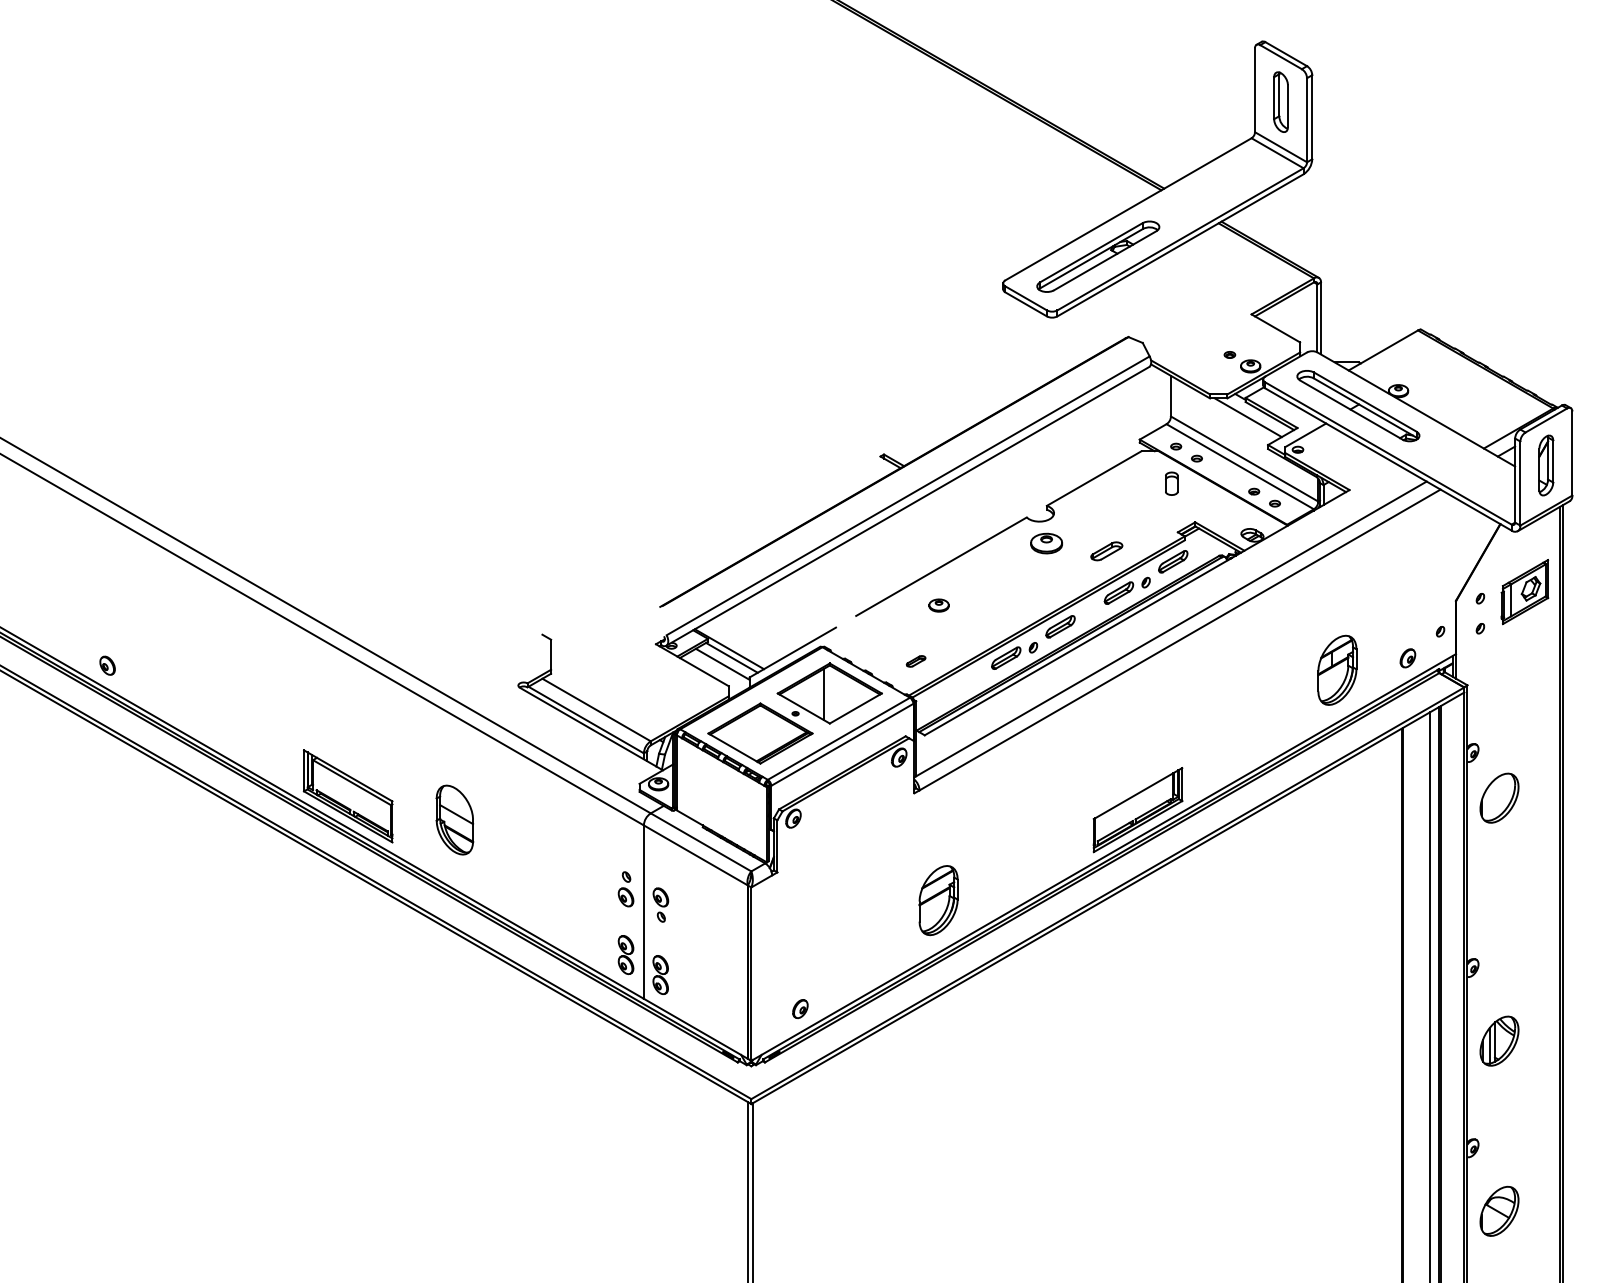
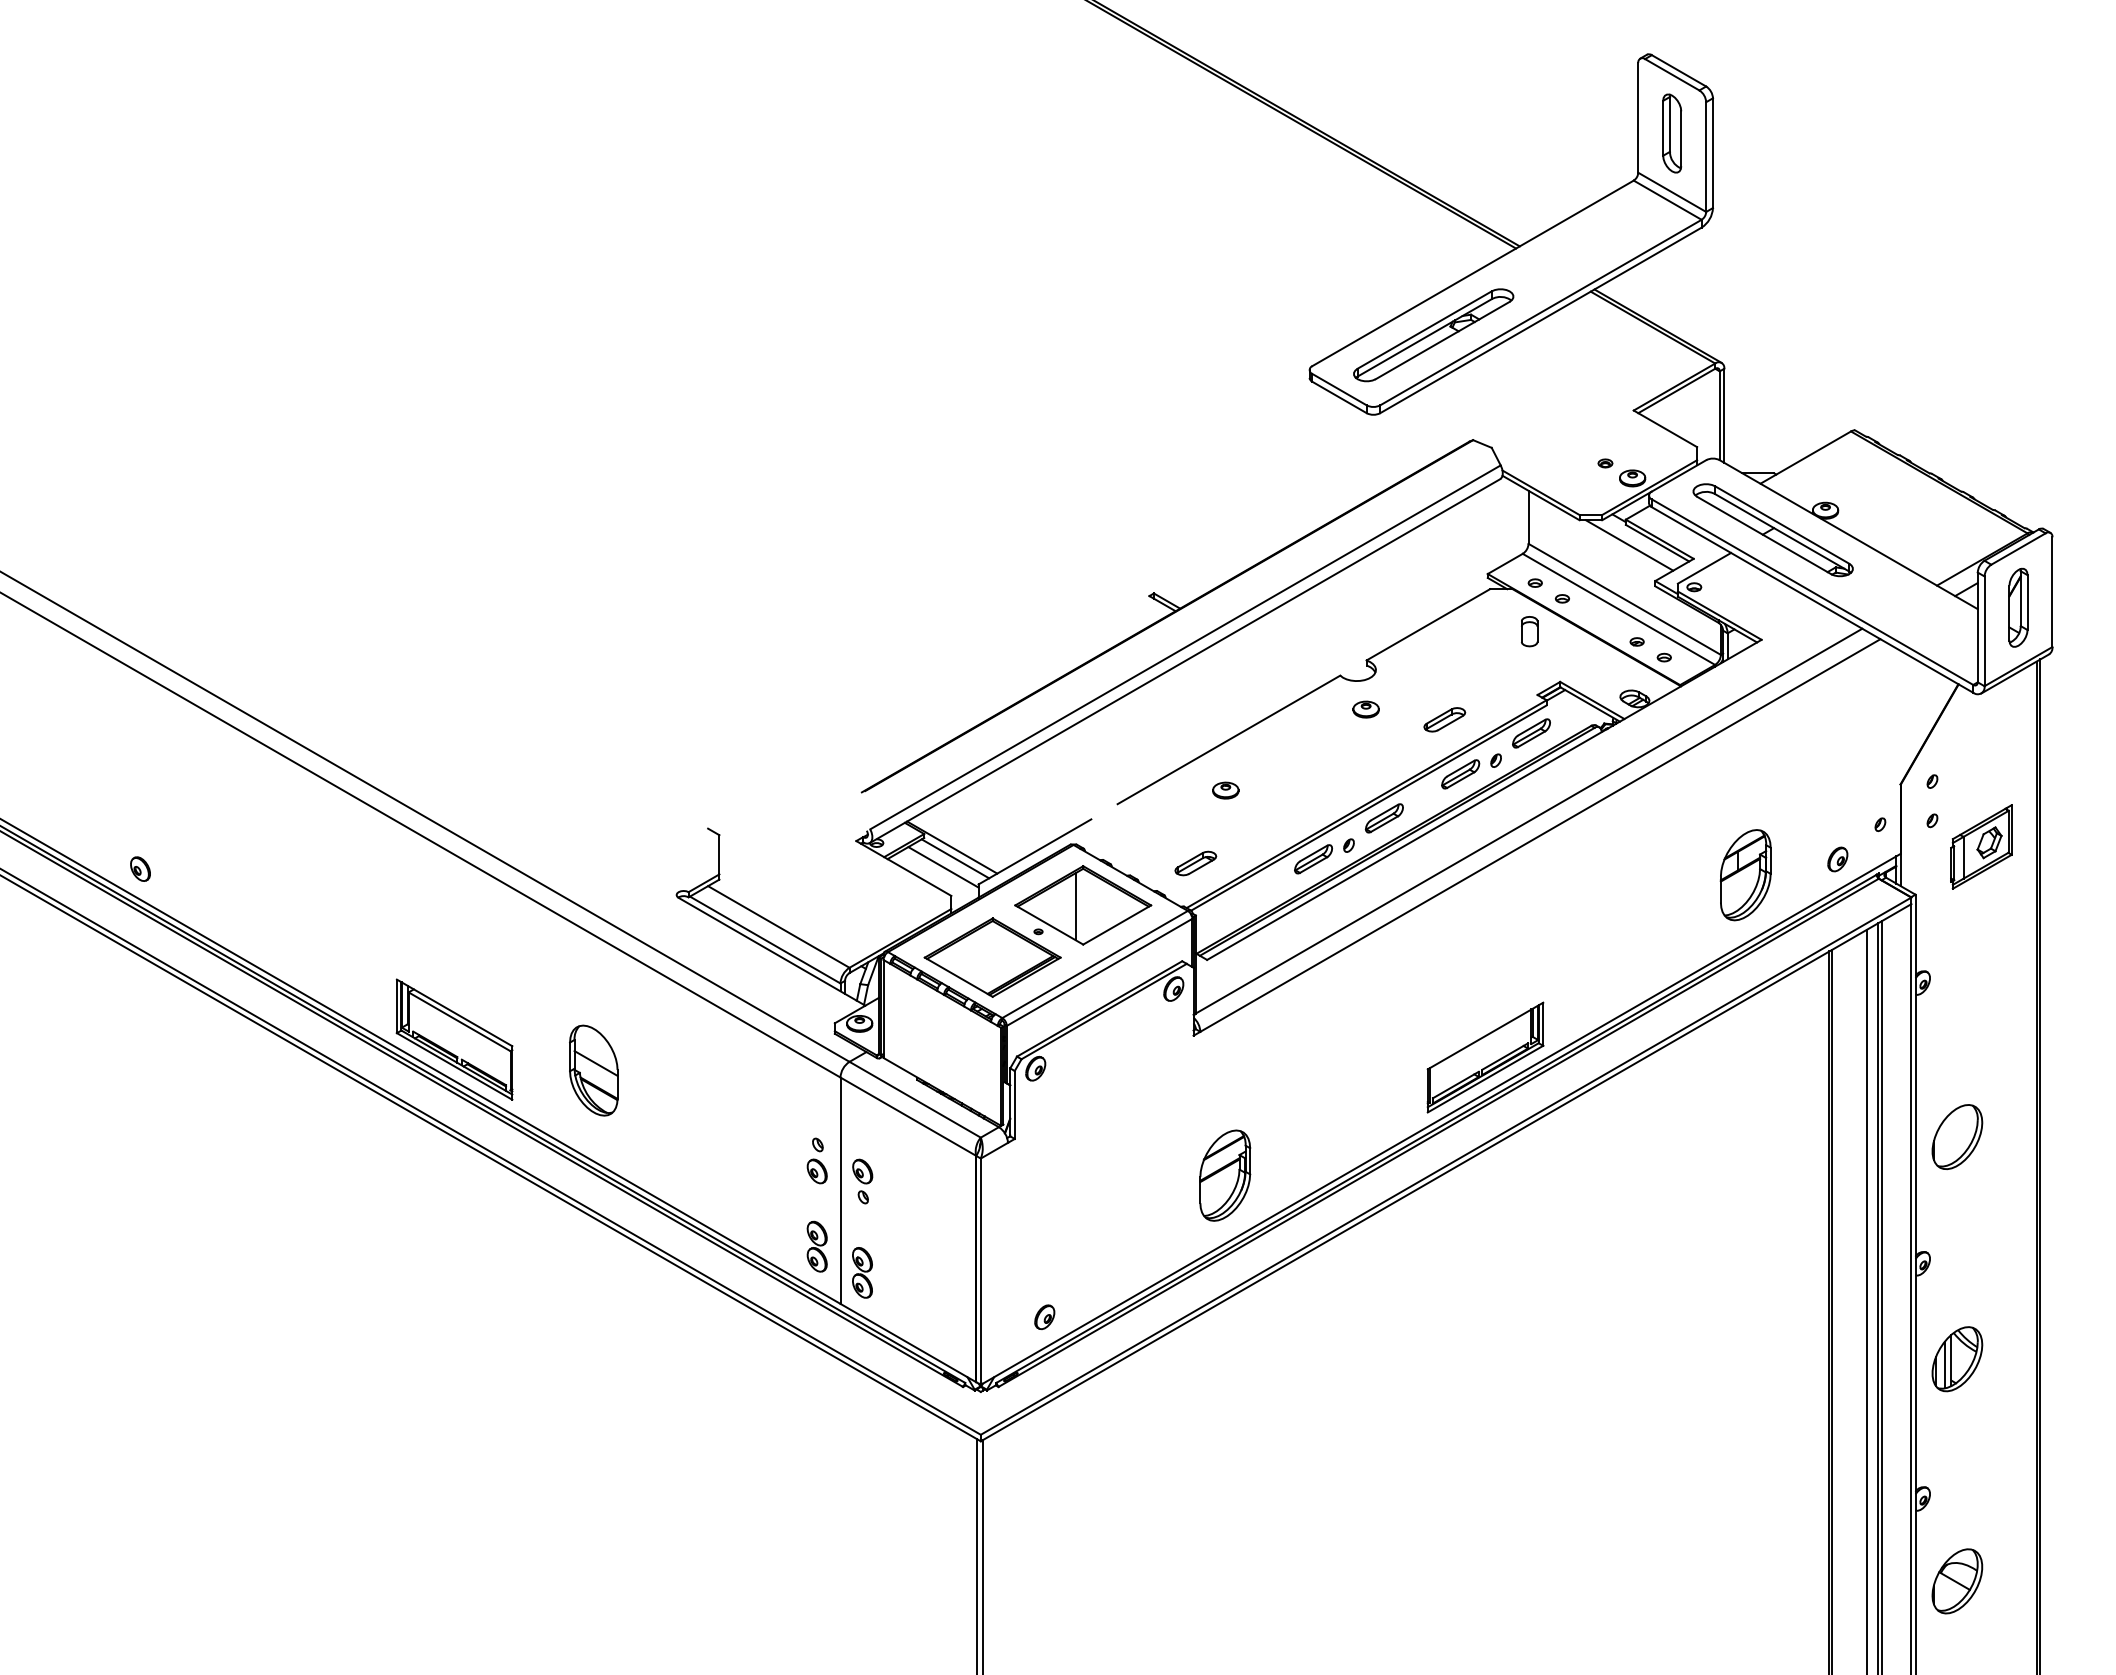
part: (1046, 543) -> (1365, 709), size x0.62
part: (1524, 591) -> (1981, 846), moved
part: (915, 661) -> (1195, 863), size x1.67
part: (1499, 798) -> (1957, 1137), moved

